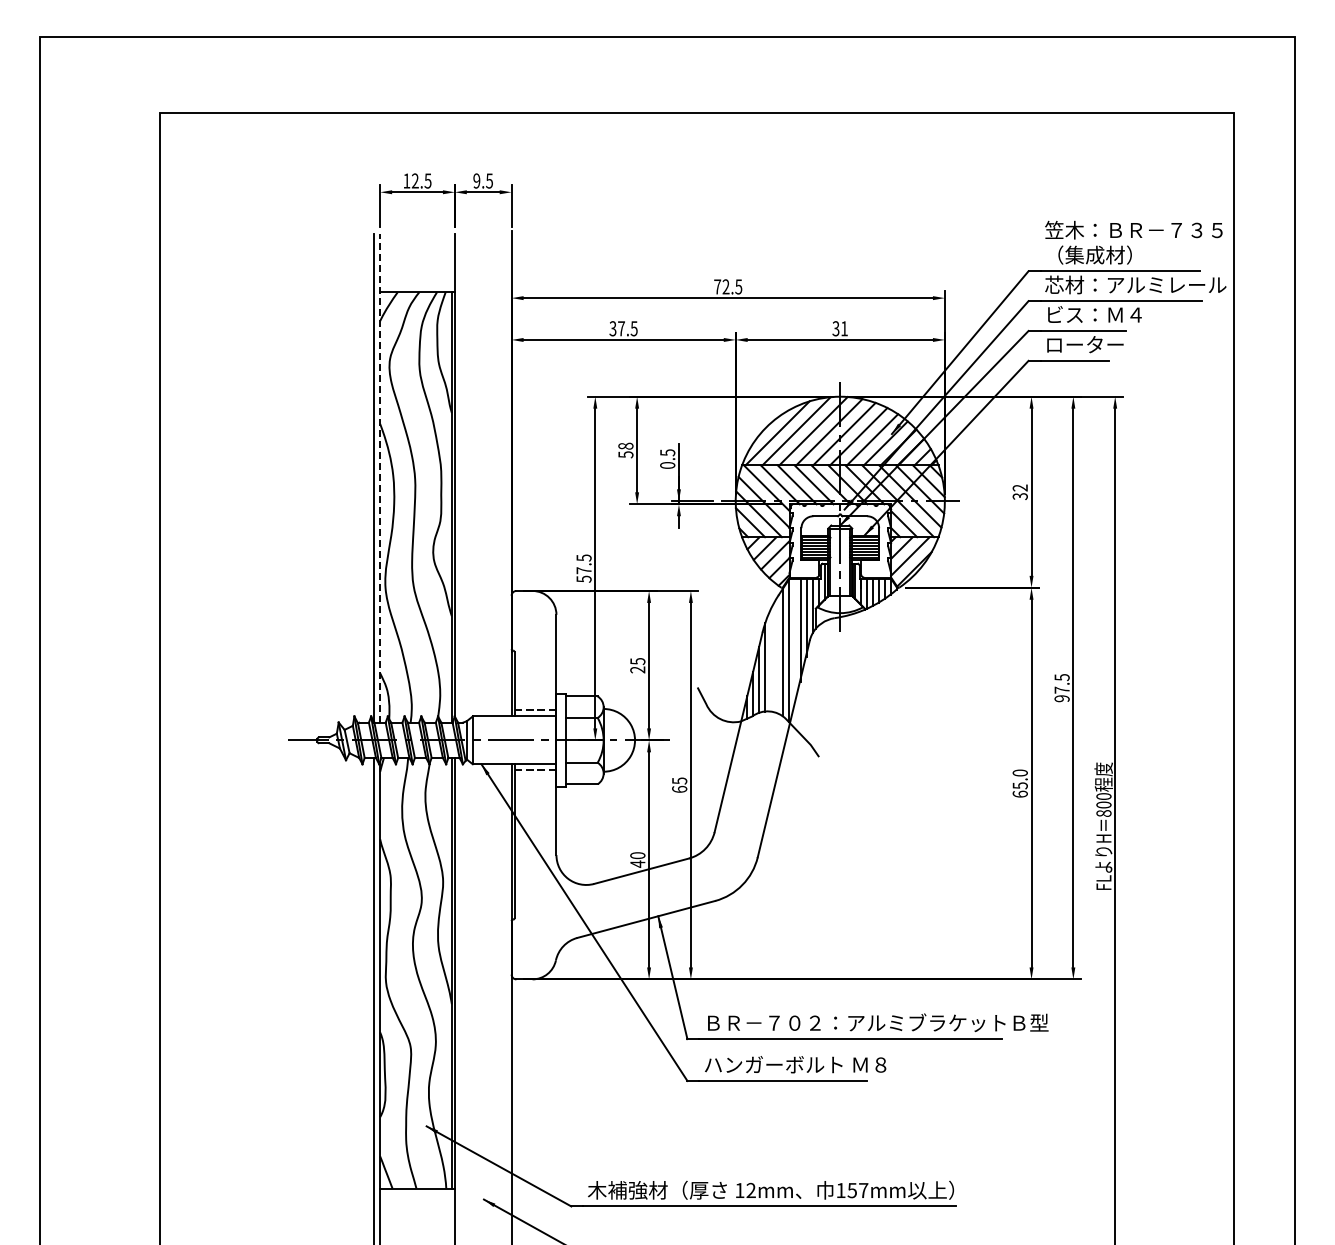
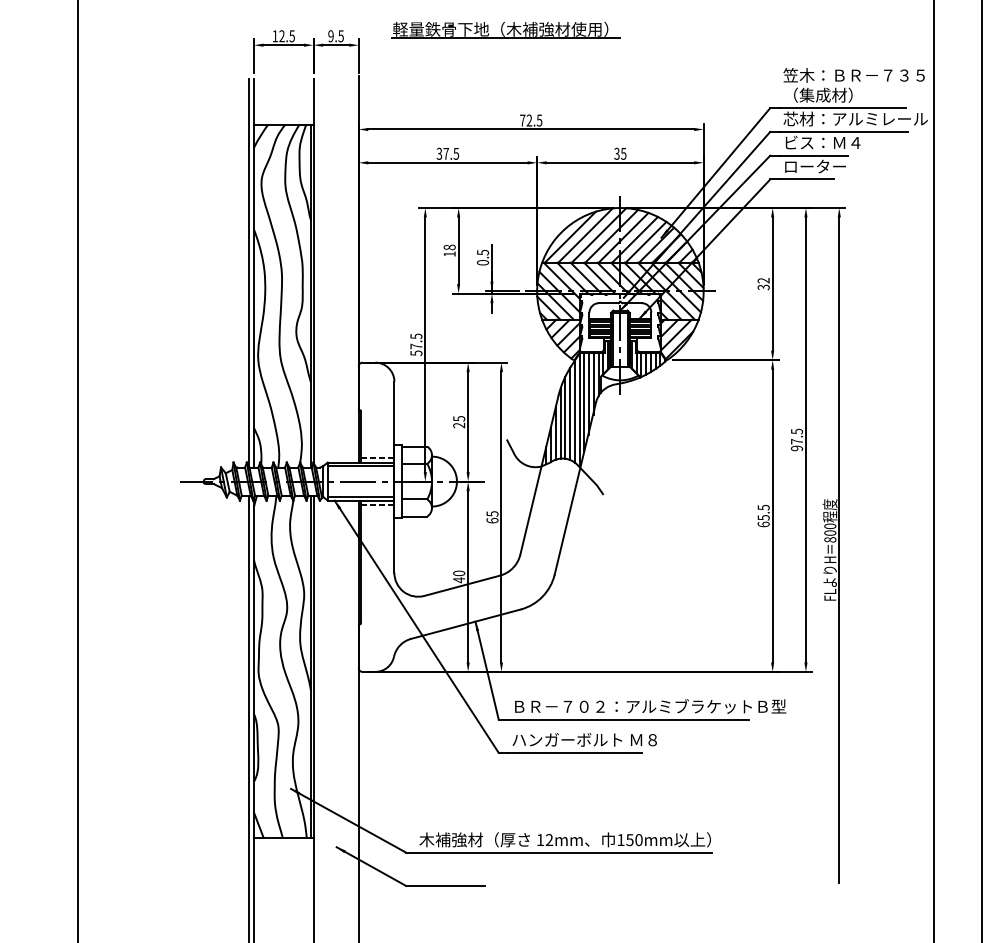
part: (696, 172) -> (505, 29), added
text: (843, 328) -> (622, 153), 31 -> 35
text: (625, 454) -> (449, 254), 58 -> 18
line: (380, 477) -> (254, 272), dashed -> solid
line: (794, 640) -> (583, 402), added
line: (777, 655) -> (570, 414), added
line: (771, 659) -> (565, 417), added
line: (514, 721) -> (360, 466), added
line: (514, 759) -> (360, 496), added
text: (1019, 772) -> (763, 507), 65.0 -> 65.5
text: (863, 1190) -> (638, 840), 157mm -> 150mm

